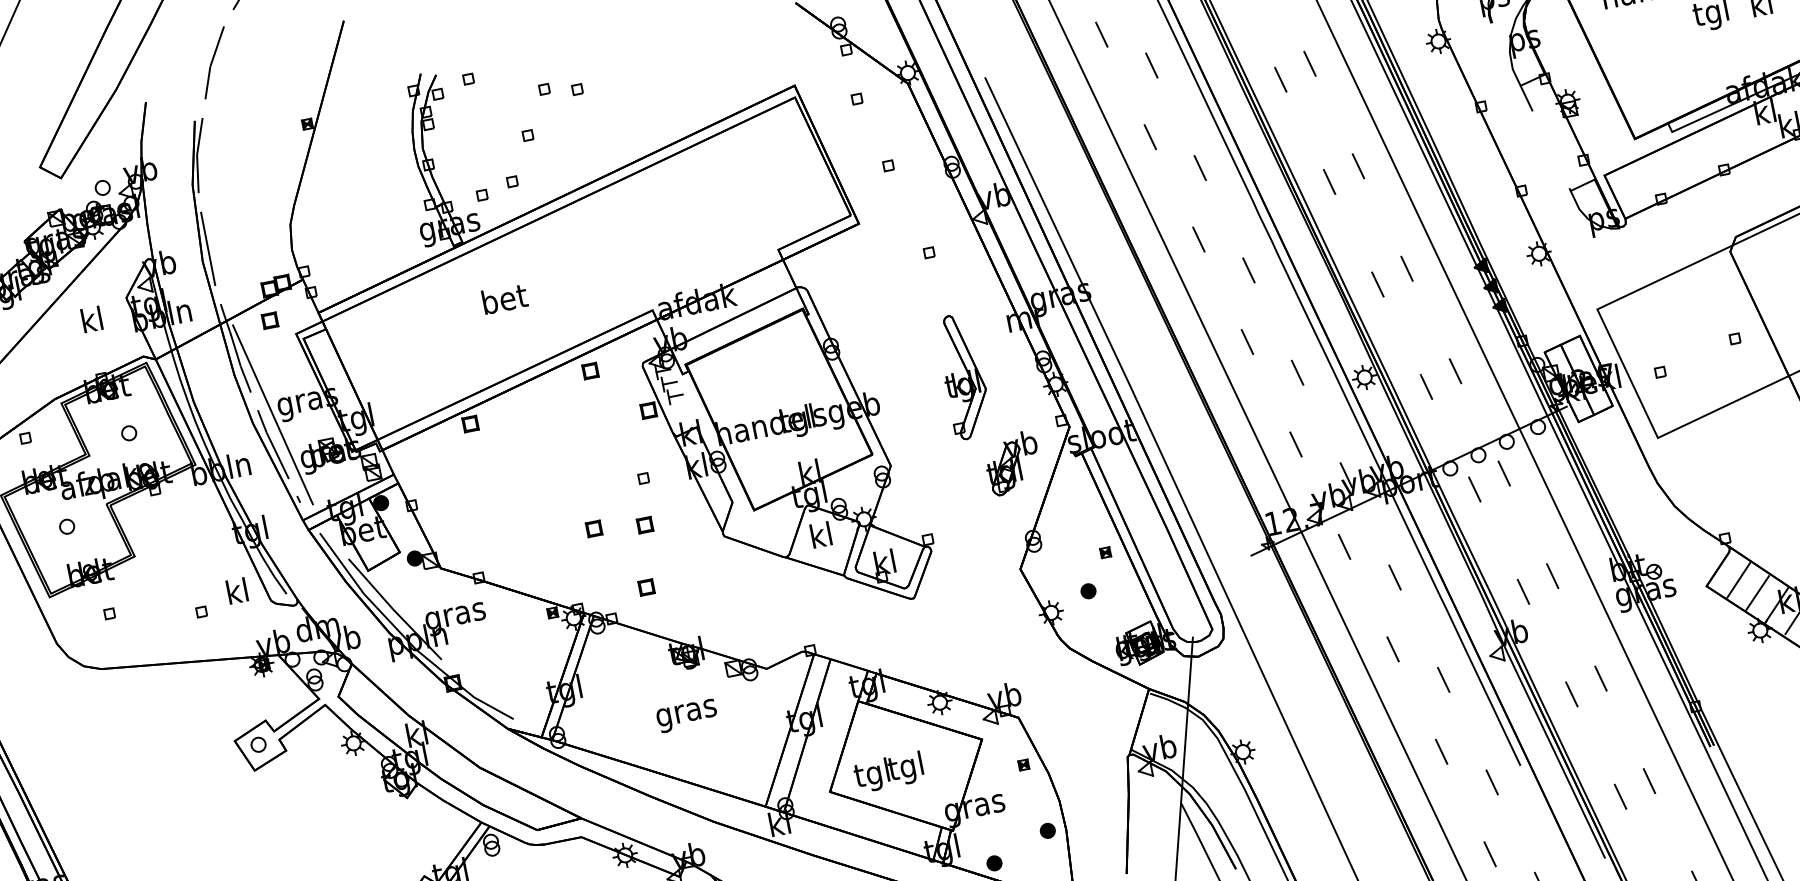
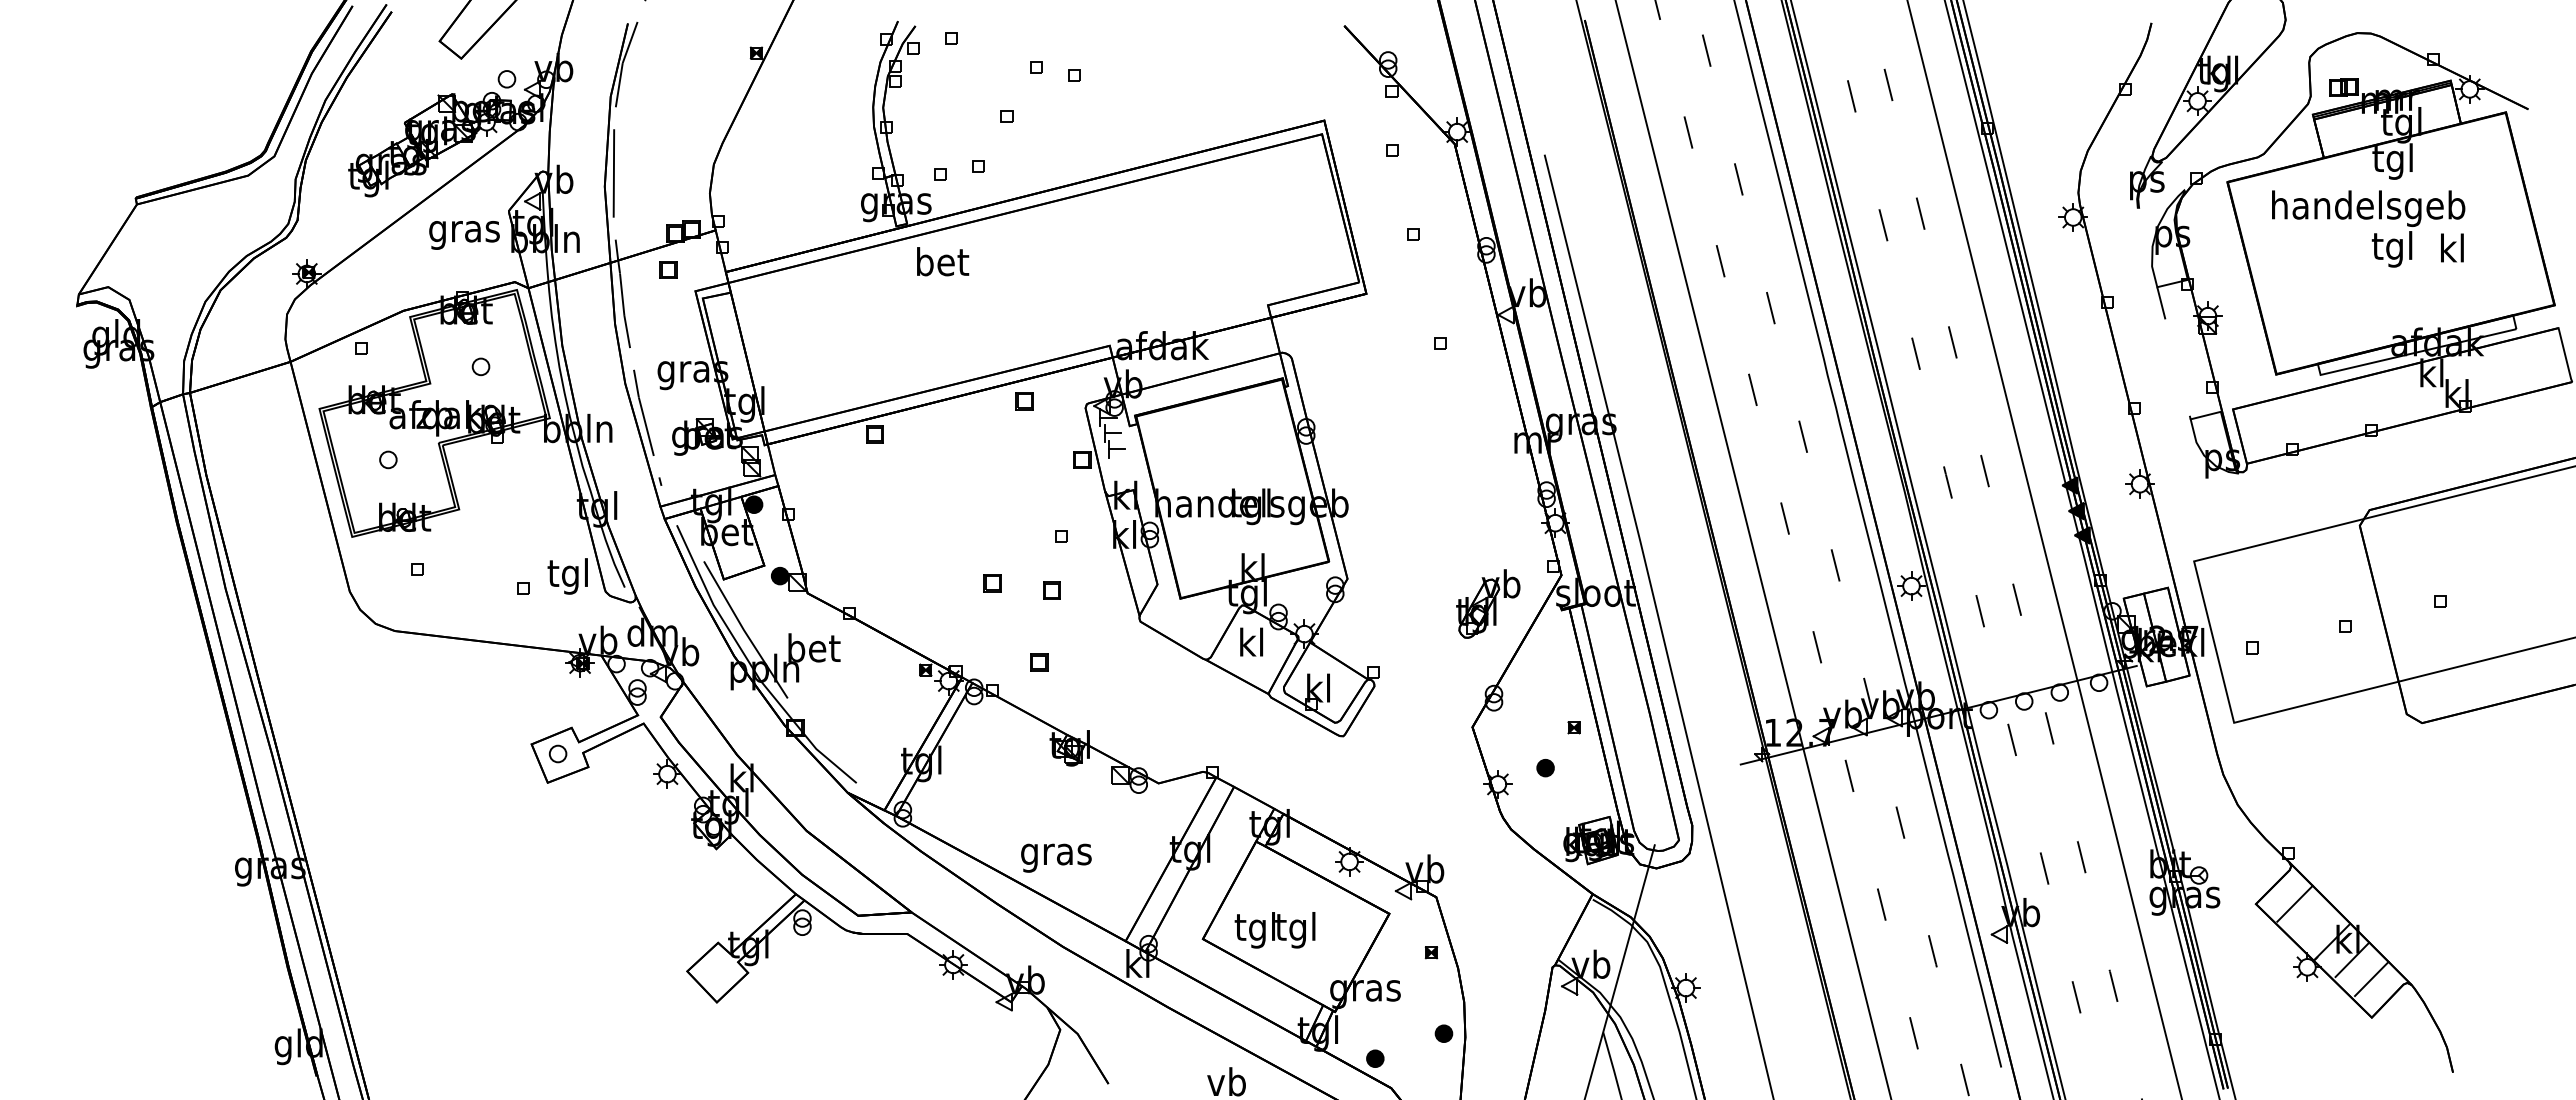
text: (505, 298) -> (943, 261), moved
text: (92, 322) -> (464, 231), kl -> gras
part: (963, 376) -> (1451, 492), removed
line: (272, 414) -> (649, 378), removed
line: (1757, 593) -> (2312, 923), removed
text: (236, 594) -> (567, 576), kl -> tgl
text: (455, 616) -> (813, 651), gras -> bet
text: (687, 715) -> (1056, 857), moved

